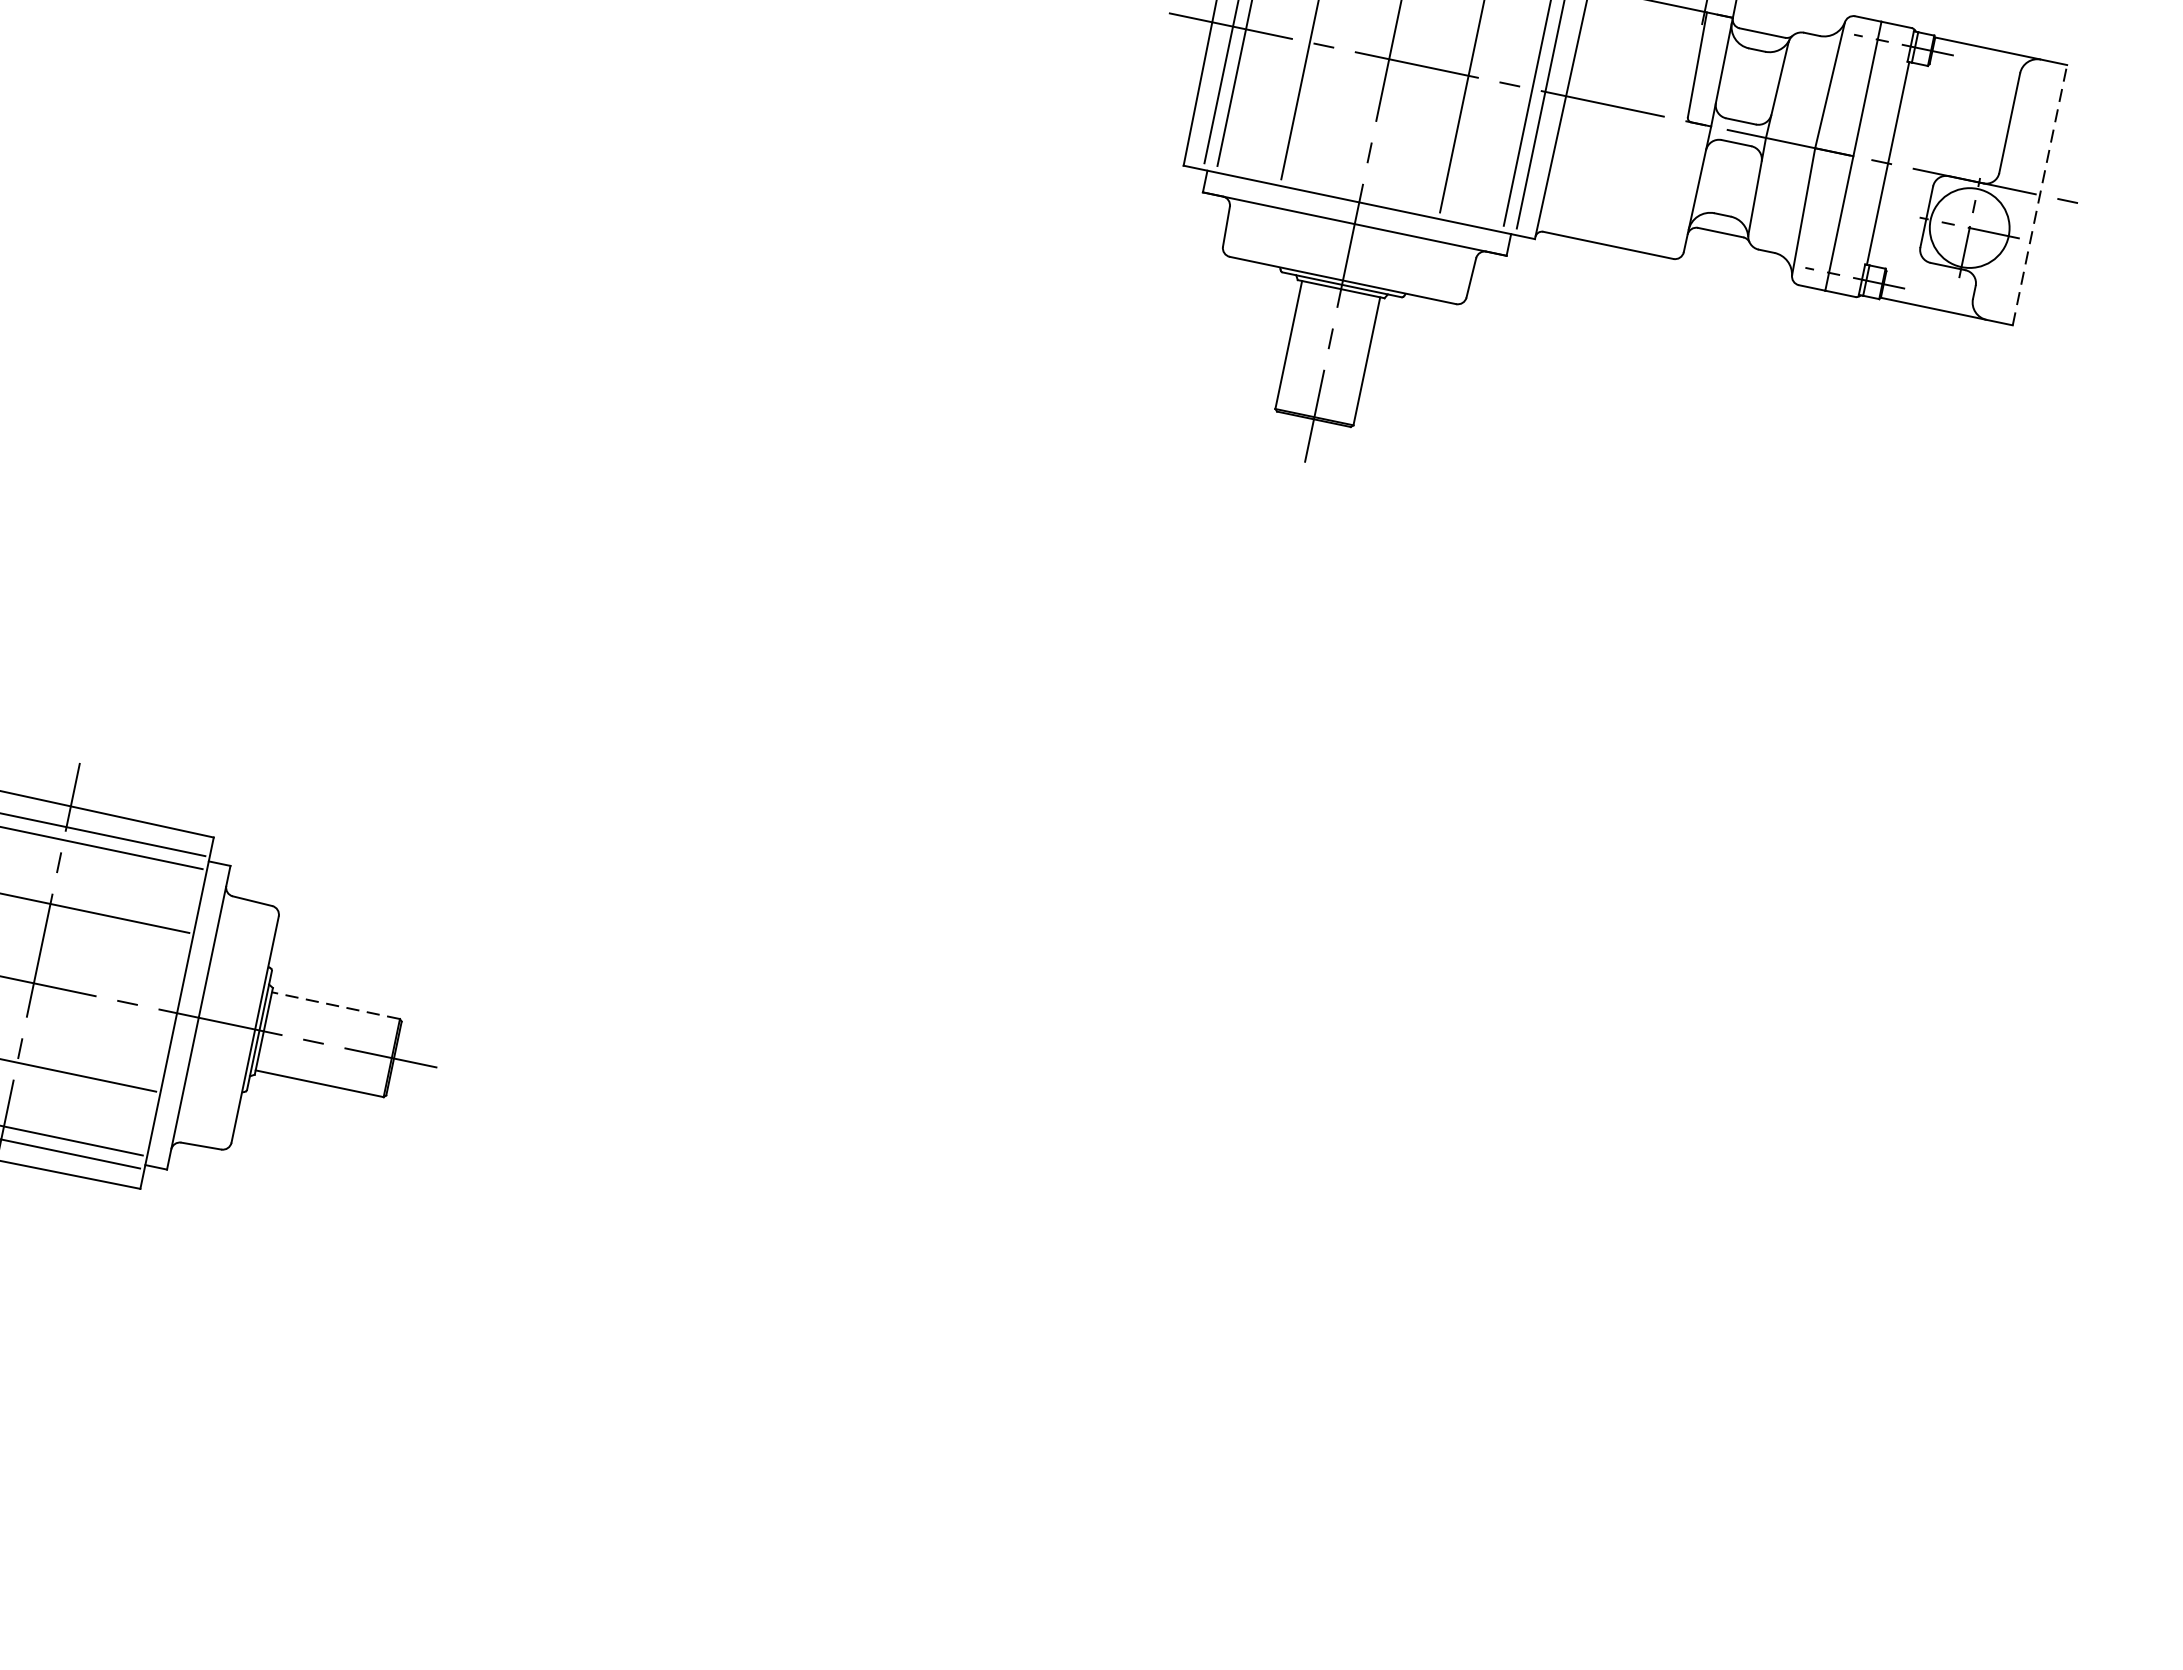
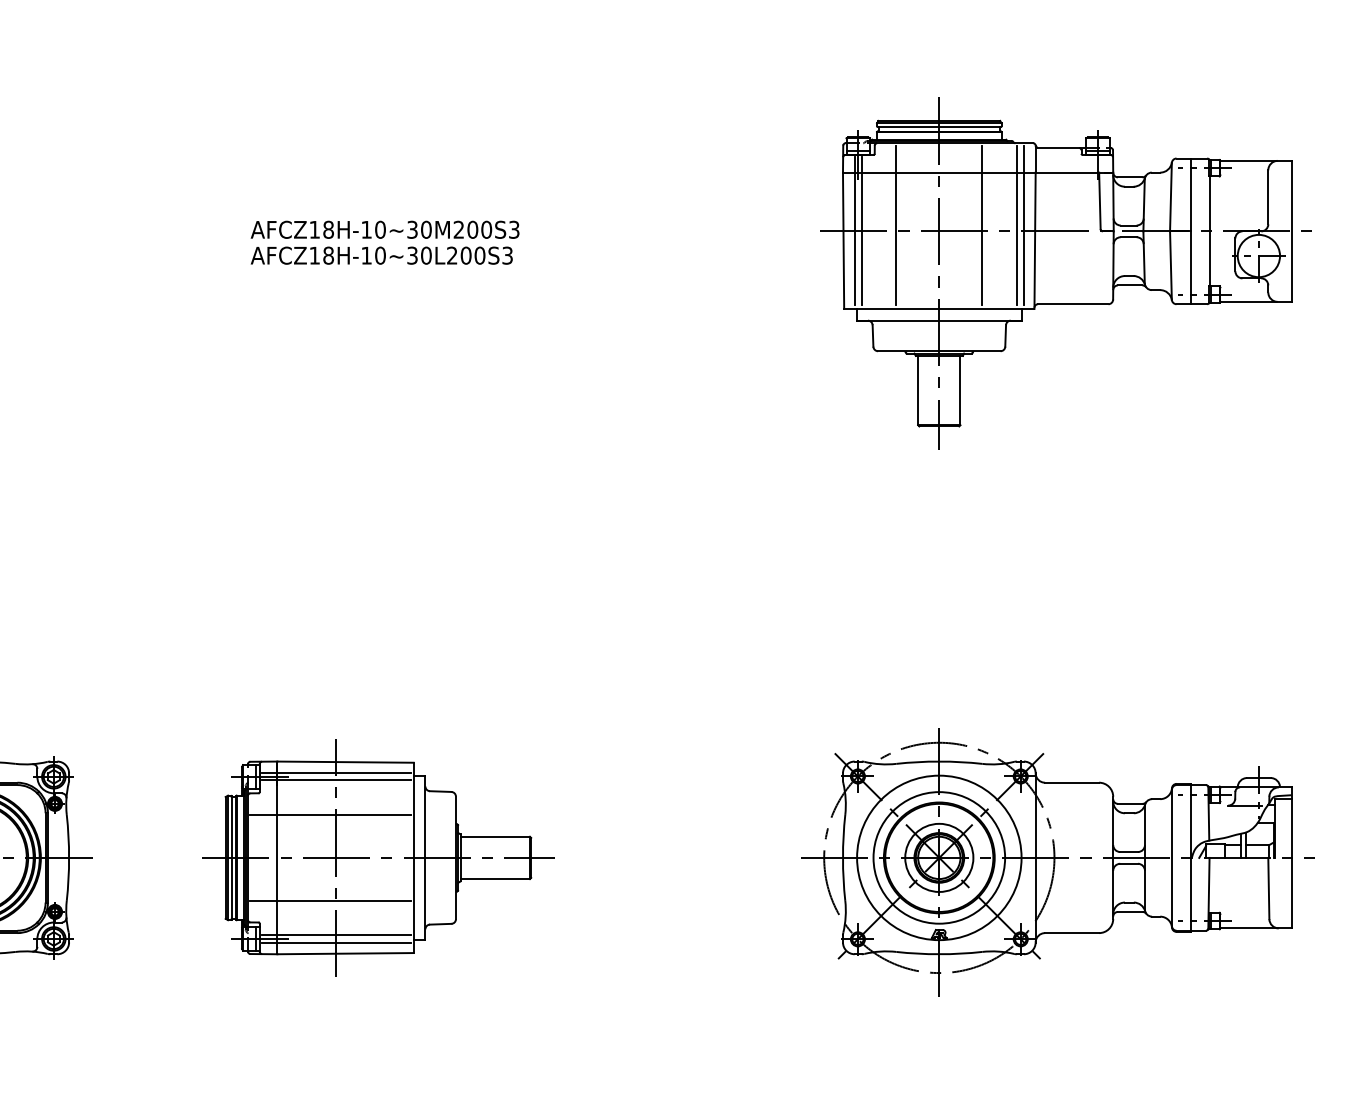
line: (2039, 193) -> (1291, 230), dashed -> solid
line: (336, 1005) -> (495, 836), dashed -> solid
part: (1363, 1270) -> (1057, 862), added

